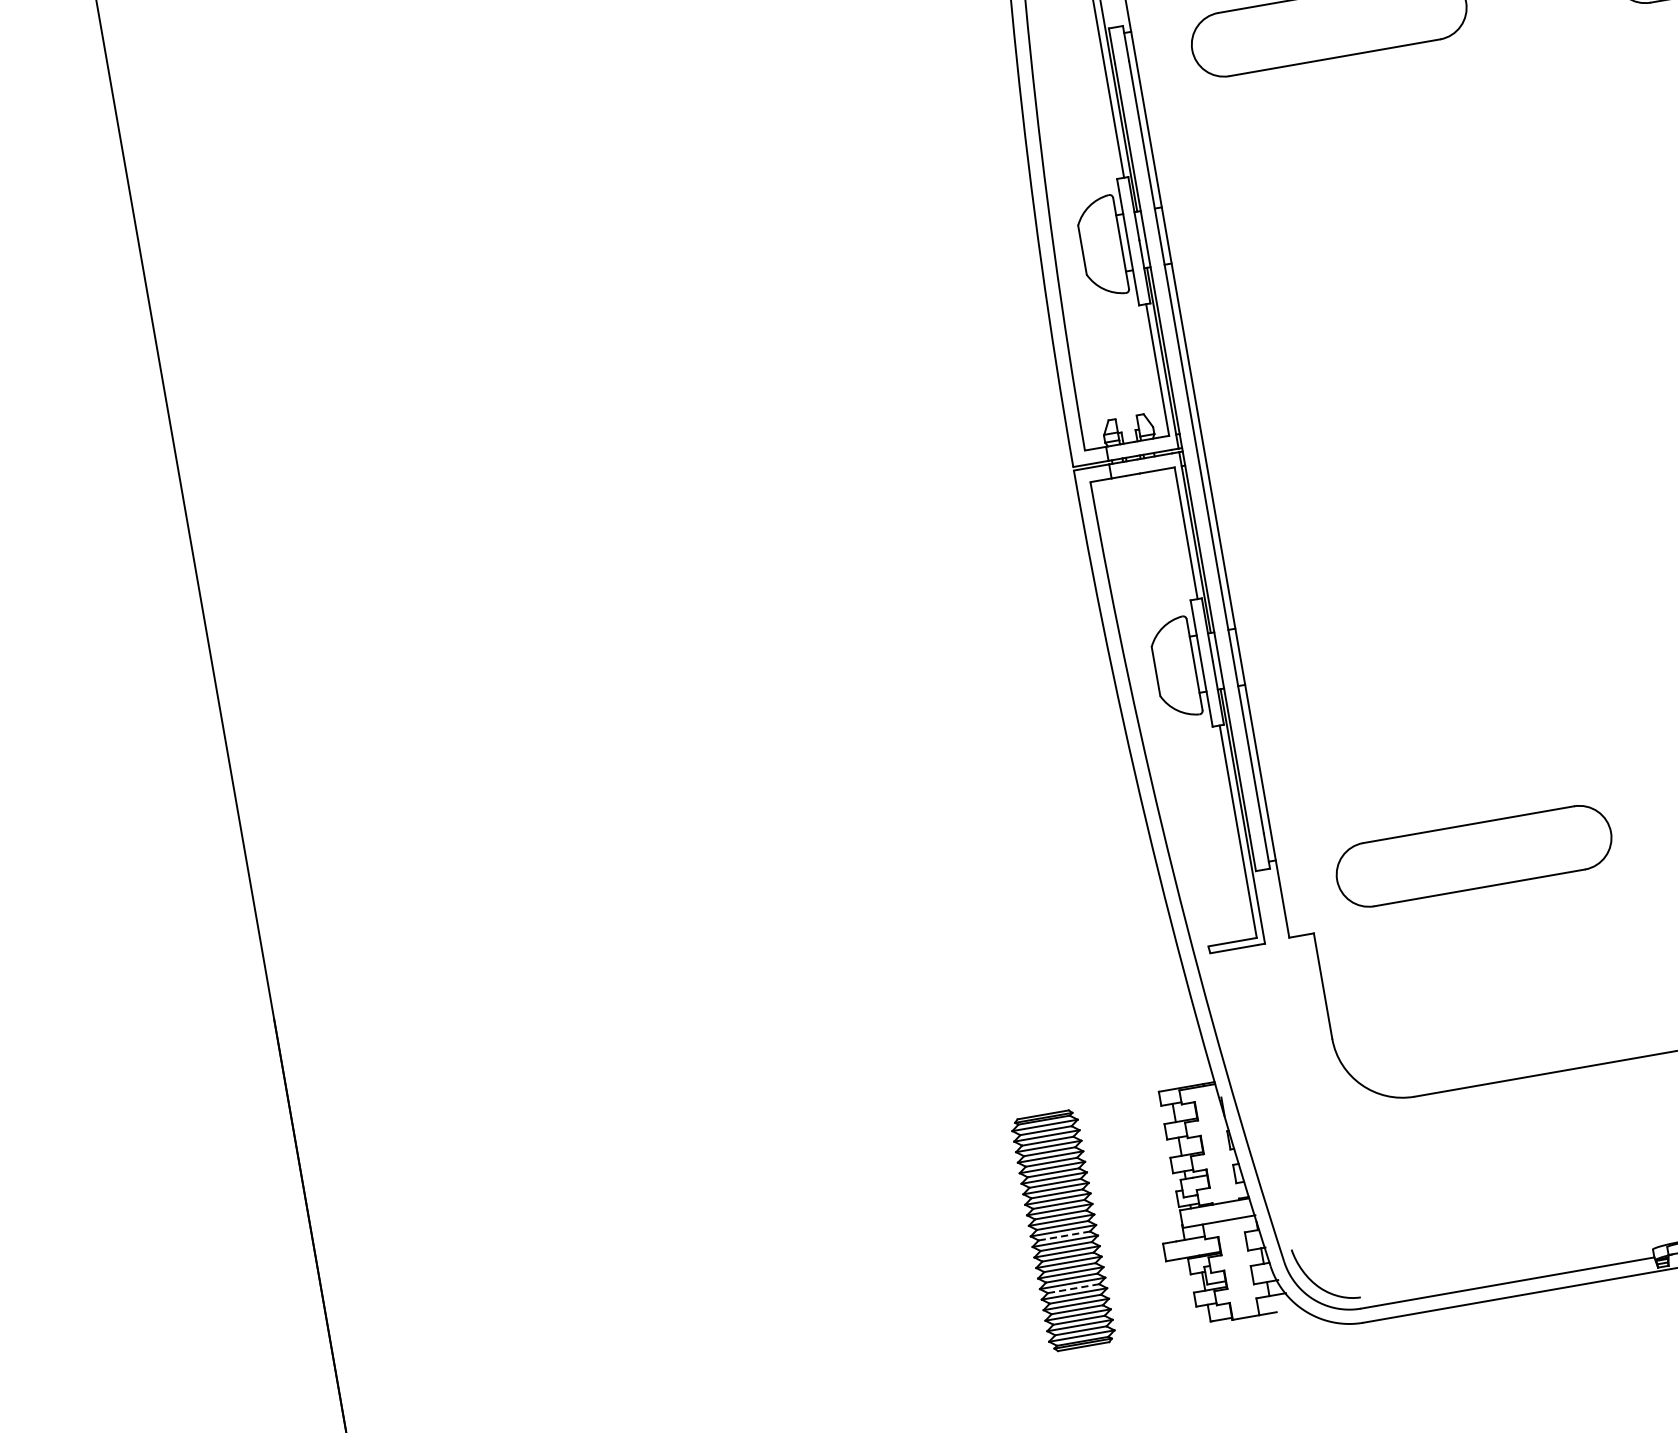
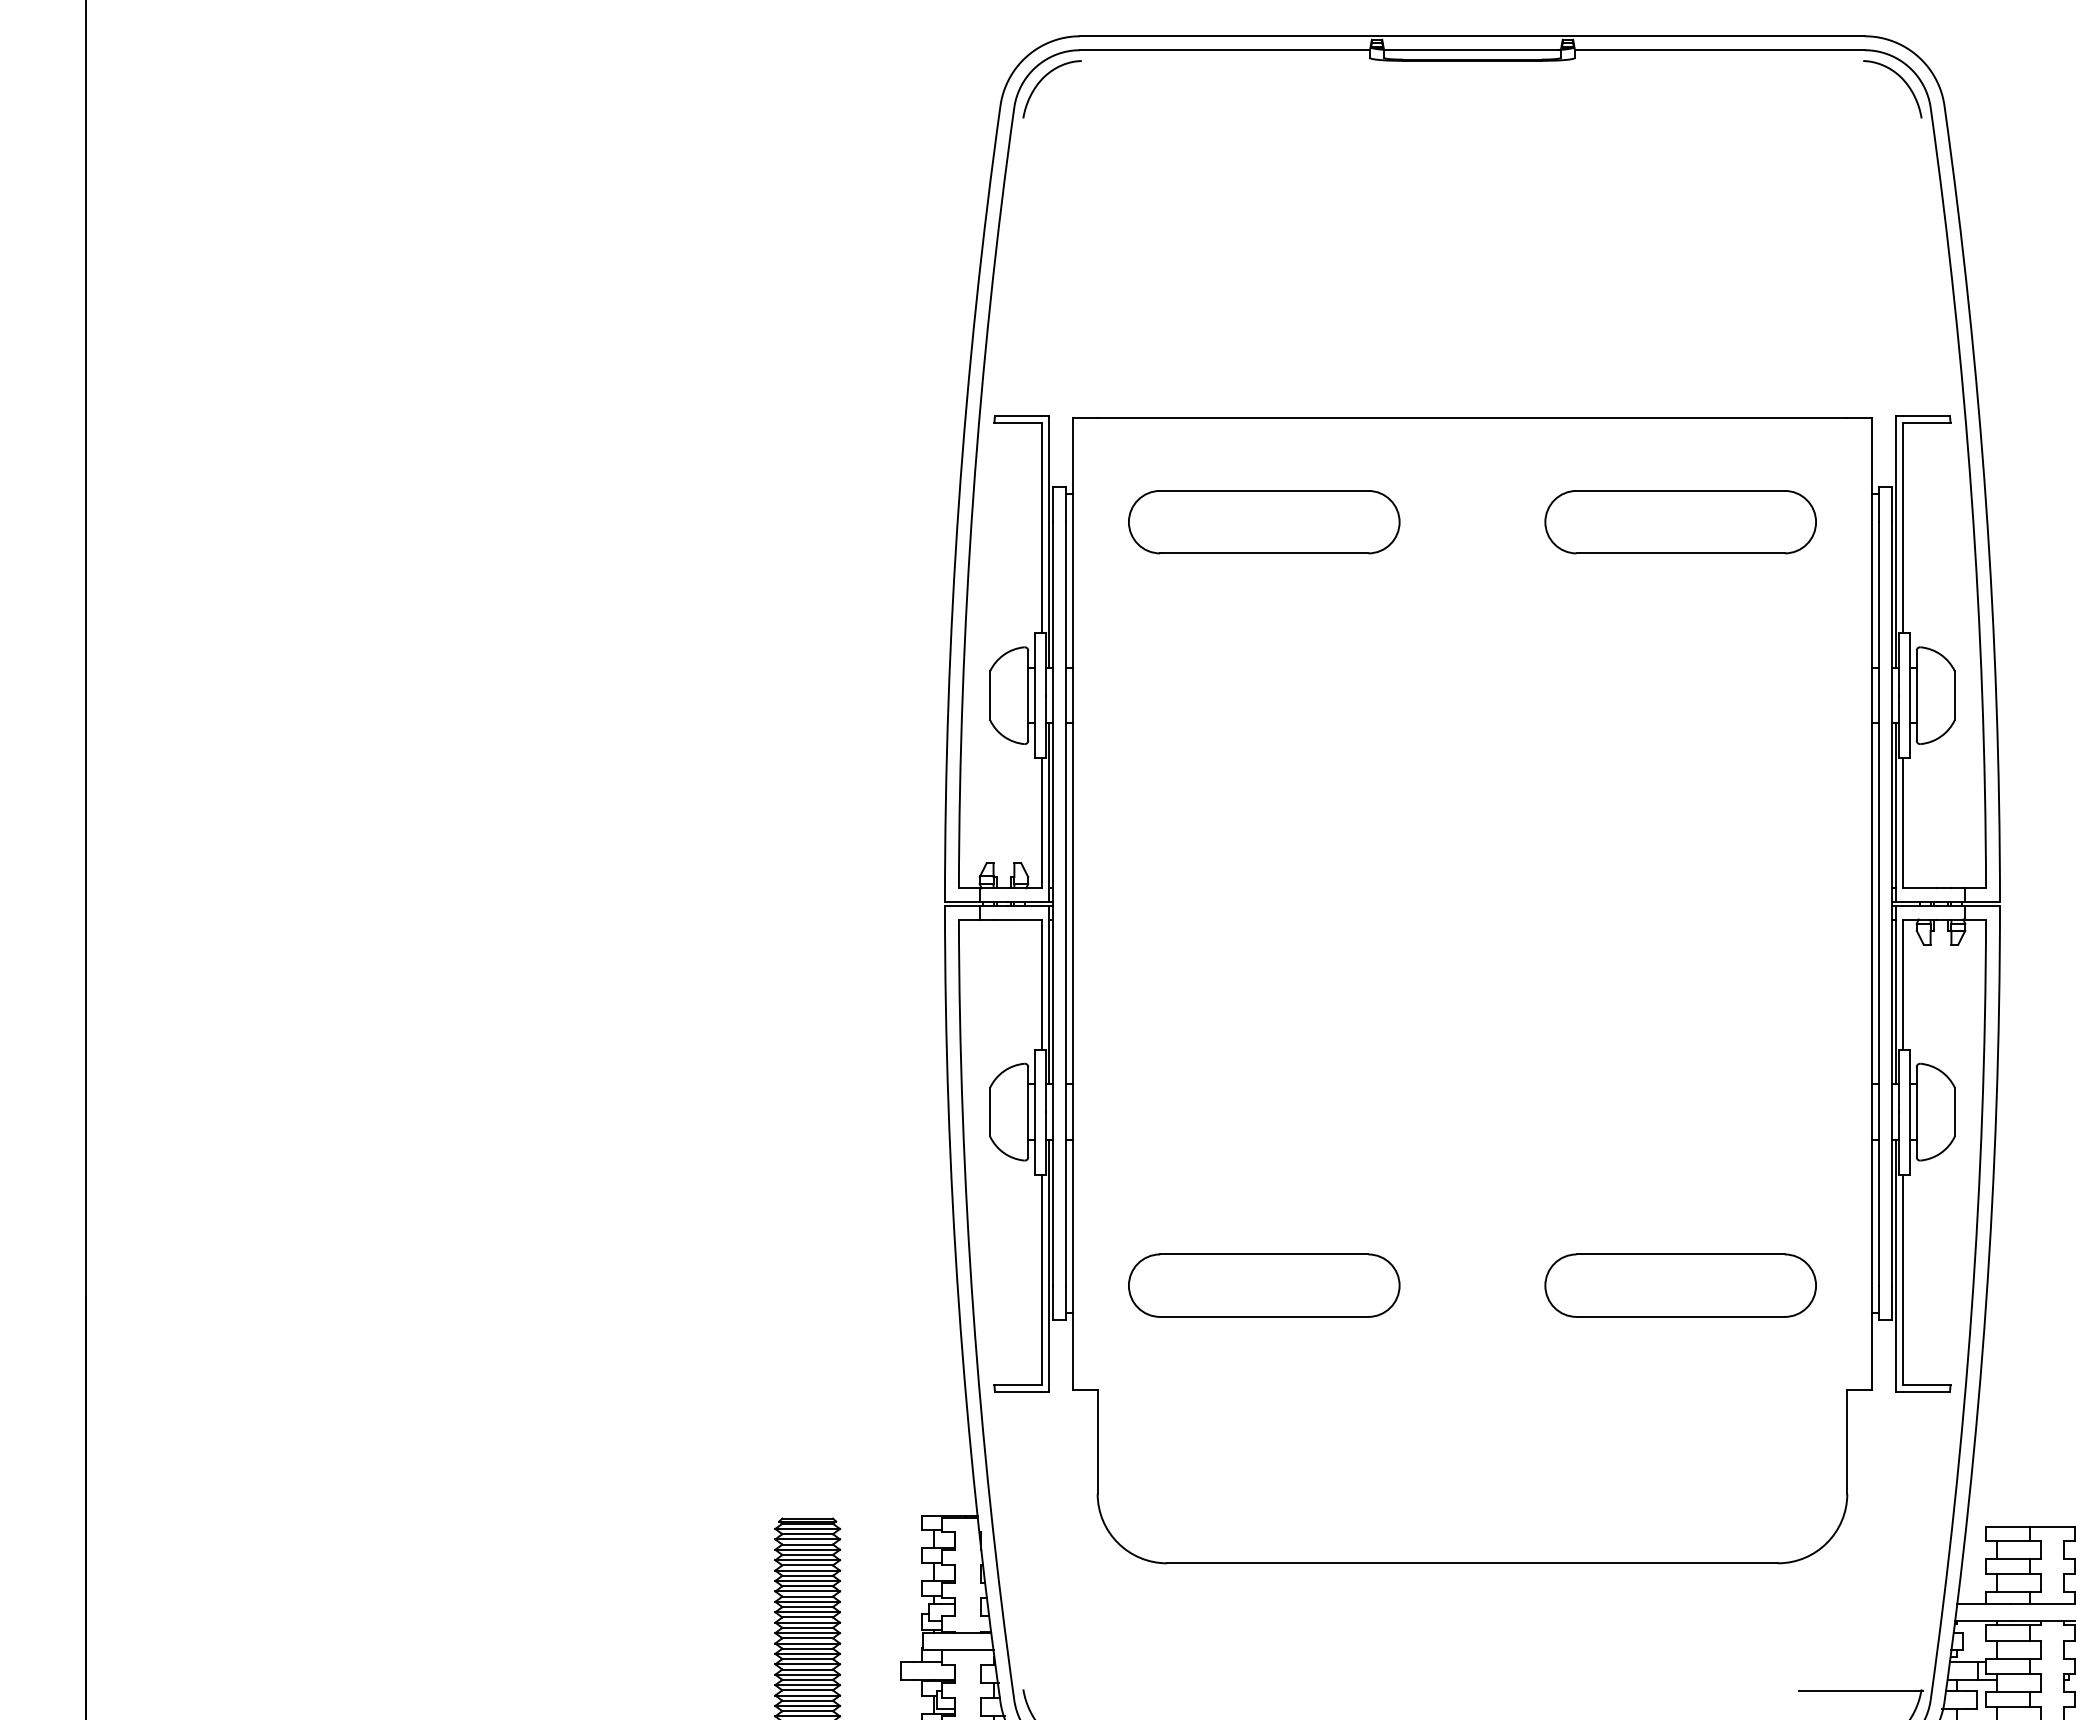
part: (1474, 856) -> (1264, 1285), moved
line: (1065, 1236) -> (808, 1638), dashed -> solid
line: (1074, 1288) -> (808, 1690), dashed -> solid

